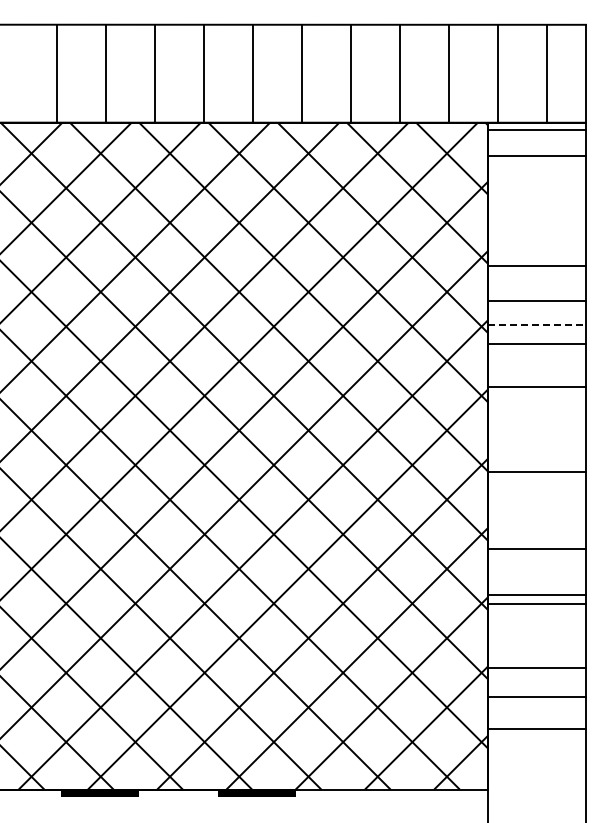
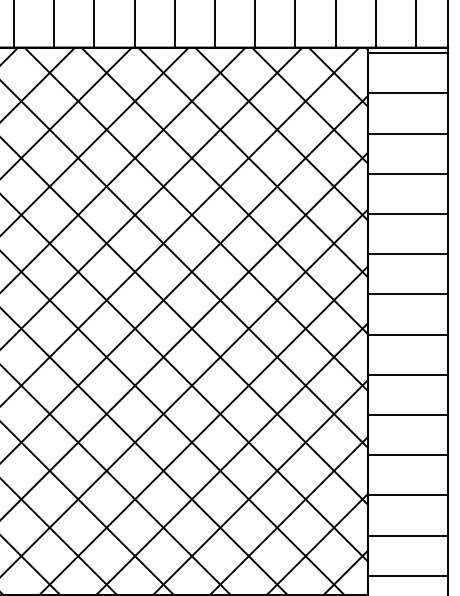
line: (537, 155) -> (408, 93), moved
line: (537, 266) -> (408, 133), moved
line: (537, 301) -> (408, 173), moved
line: (537, 325) -> (408, 214), dashed -> solid
line: (537, 344) -> (408, 254), moved
line: (537, 387) -> (408, 294), moved
line: (537, 549) -> (408, 375), moved
line: (537, 595) -> (408, 455), moved
line: (537, 604) -> (408, 415), moved
line: (537, 697) -> (408, 535), moved
line: (537, 729) -> (408, 576), moved

